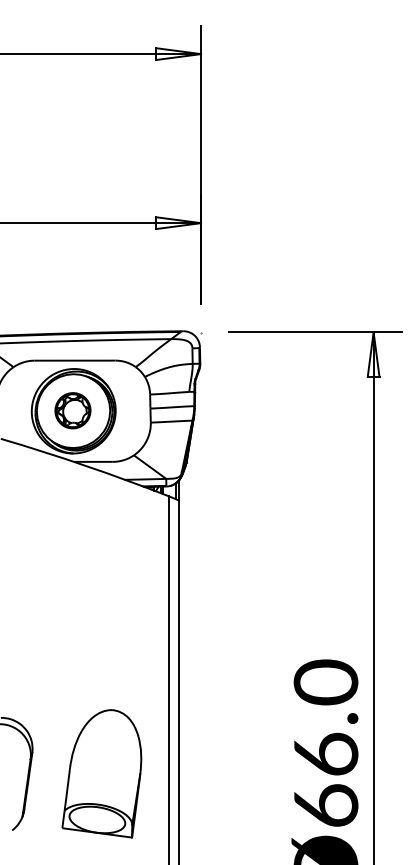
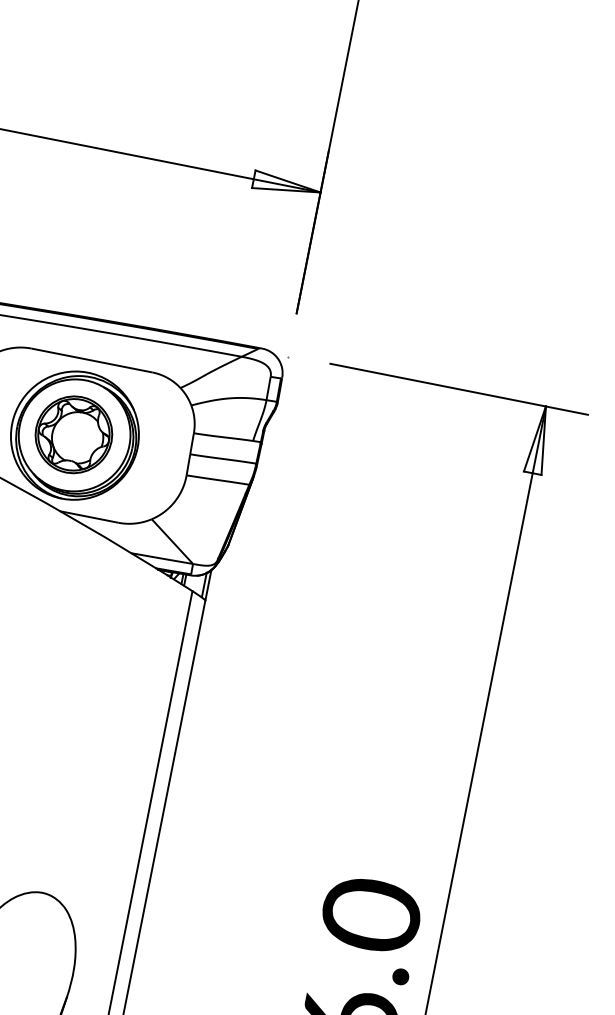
part: (72, 410) -> (73, 434), size x1.43

